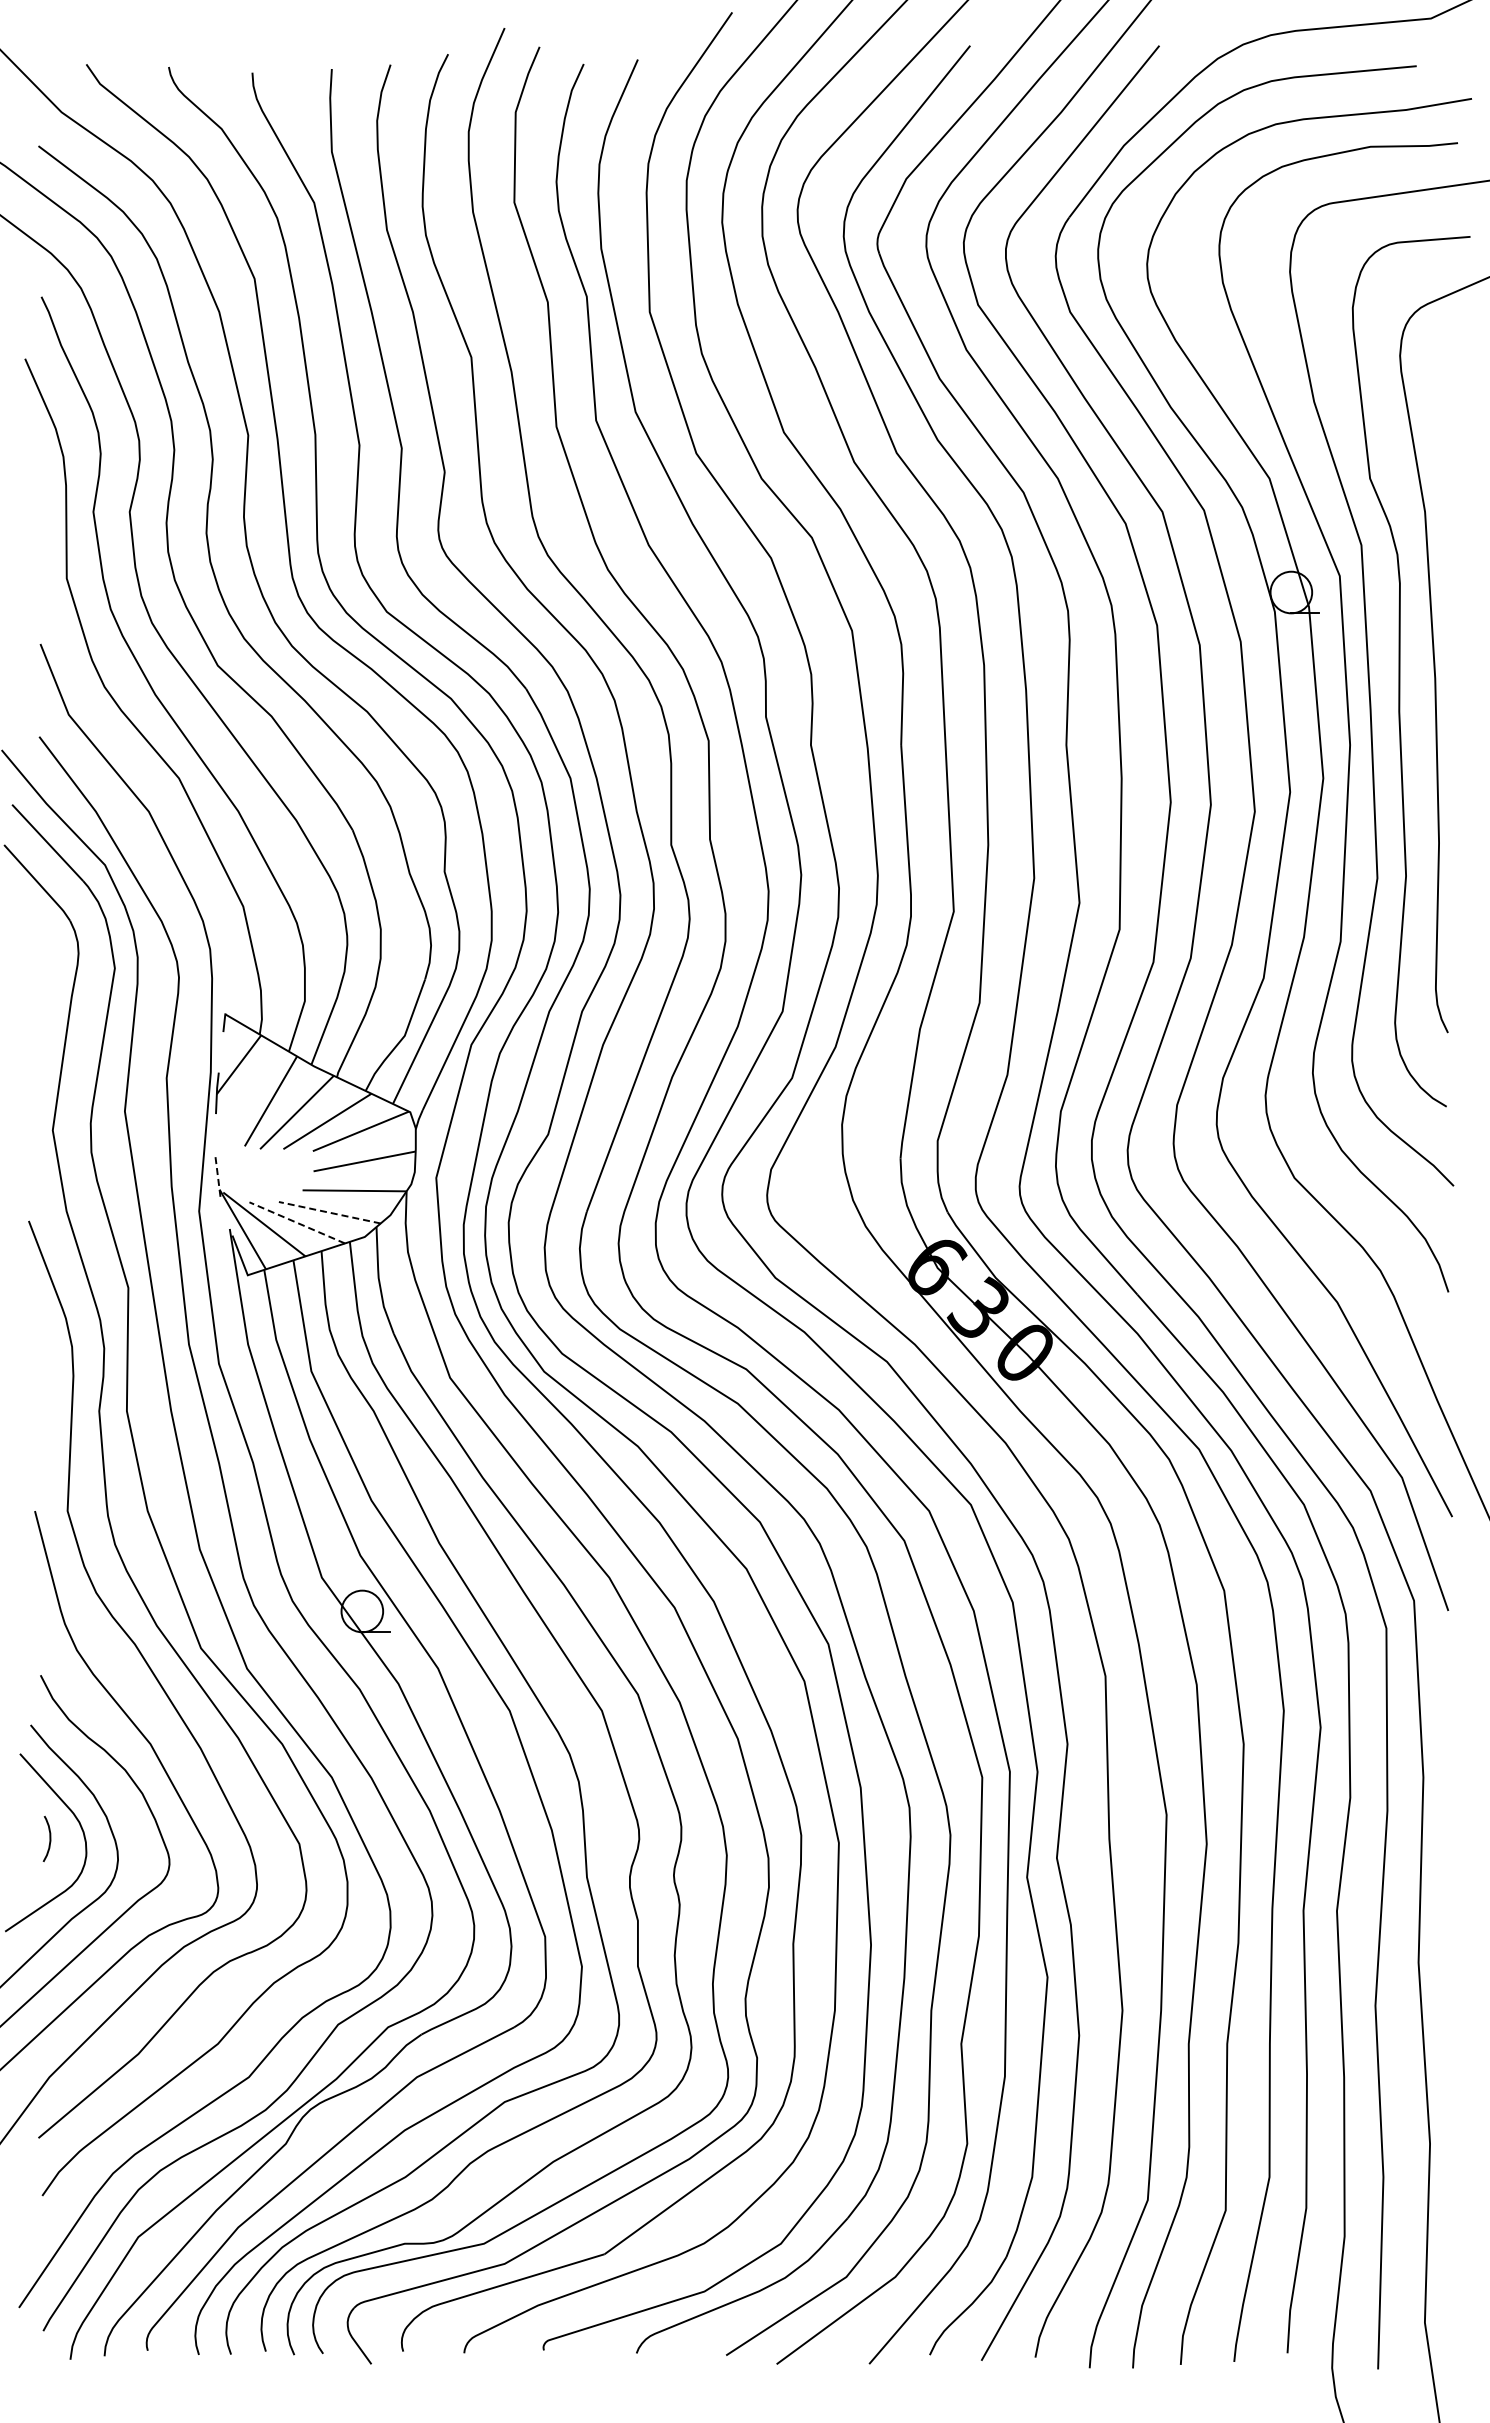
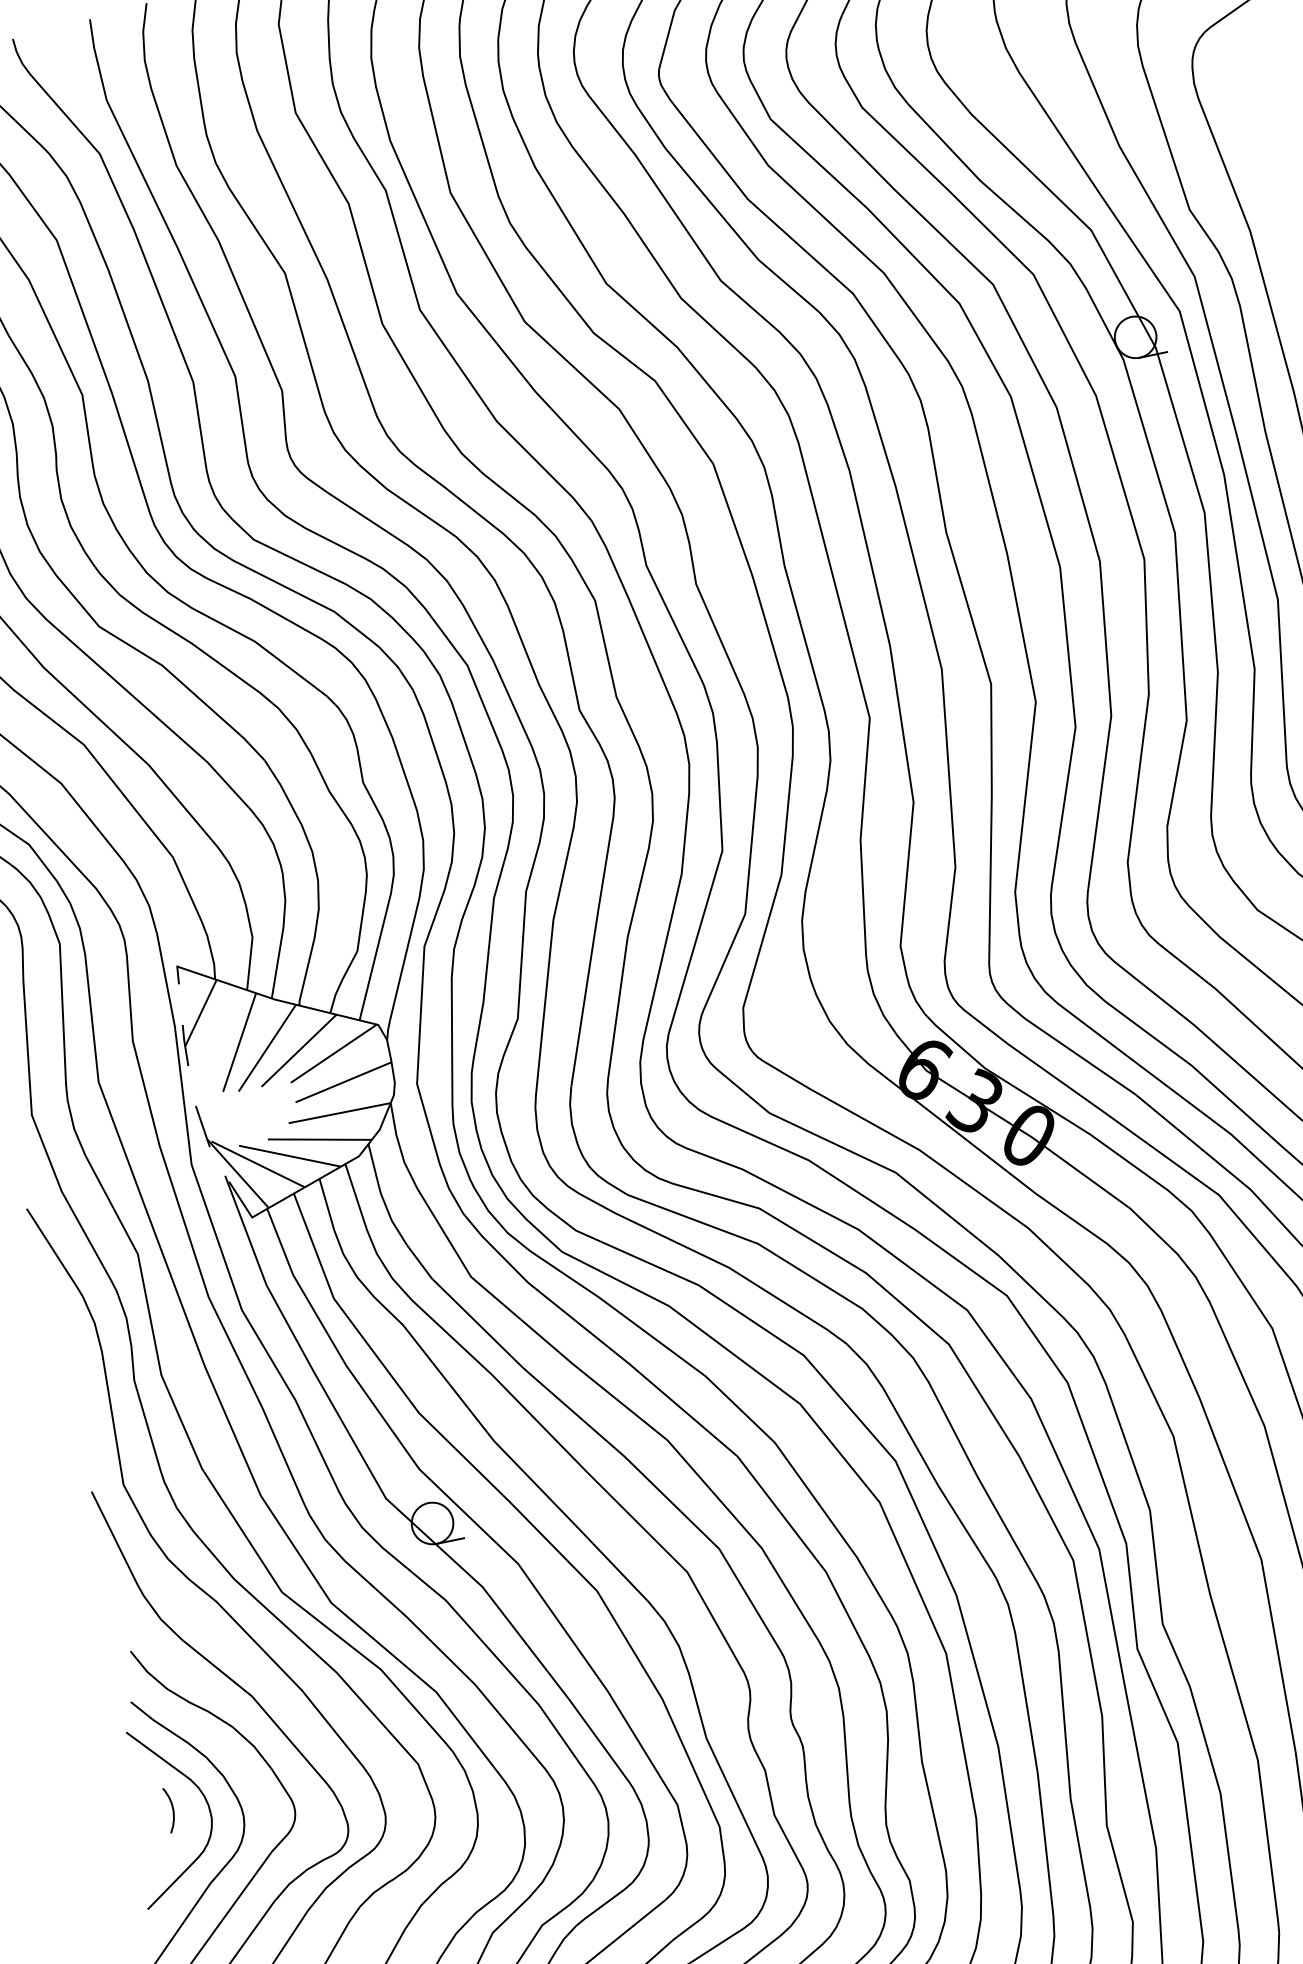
line: (217, 1176) -> (202, 1126), dashed -> solid
line: (329, 1212) -> (319, 1139), dashed -> solid
line: (296, 1222) -> (289, 1155), dashed -> solid

